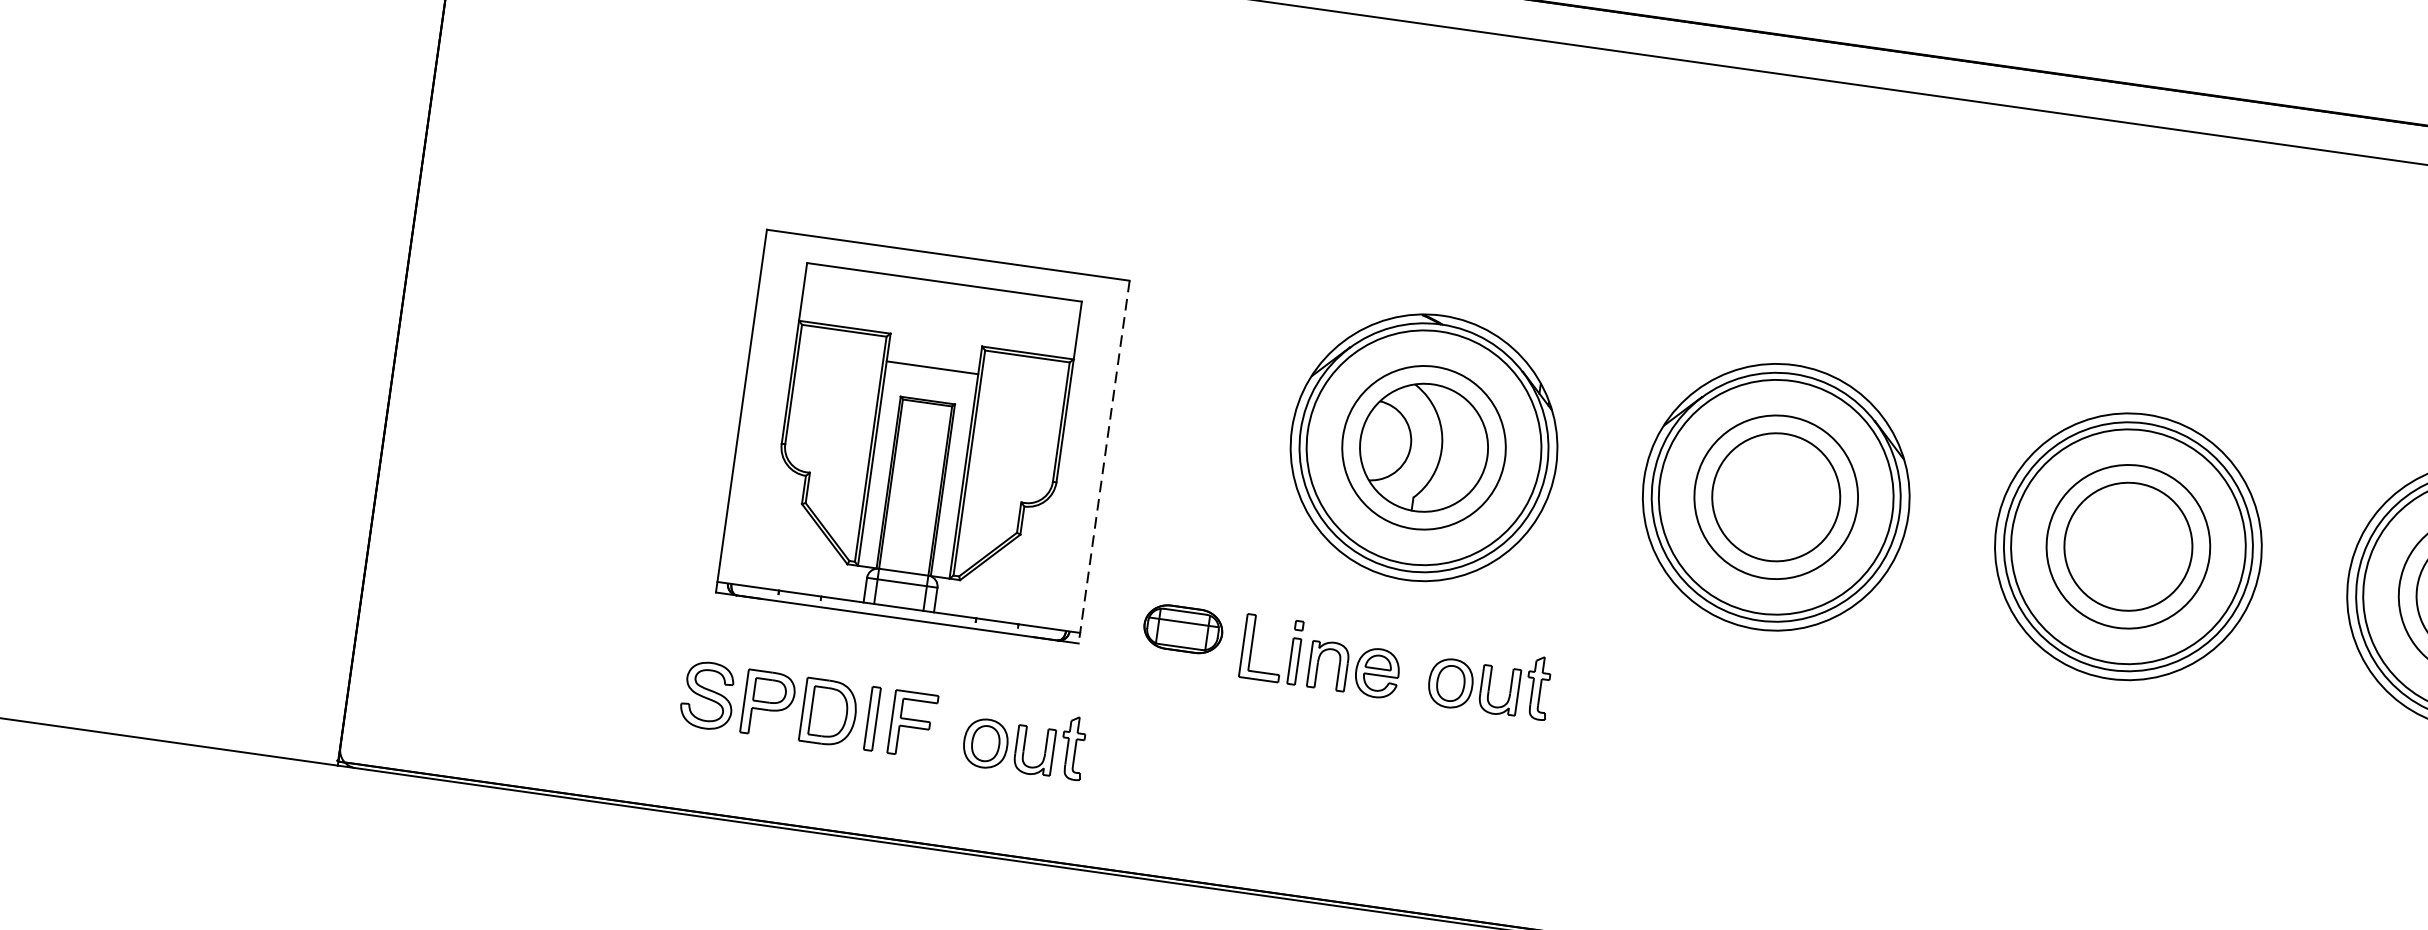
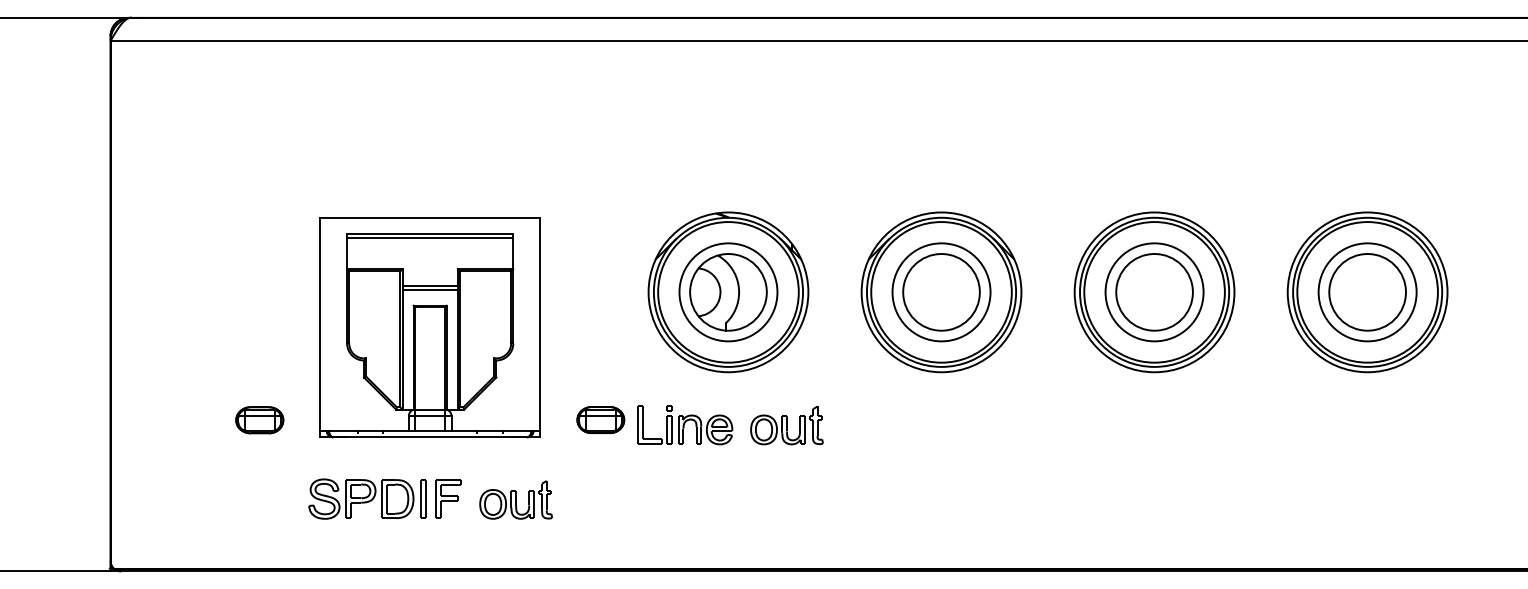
line: (943, 289) -> (430, 238), added
line: (930, 375) -> (429, 290), added
line: (1103, 461) -> (539, 327), dashed -> solid
part: (619, 550) -> (259, 420), added

